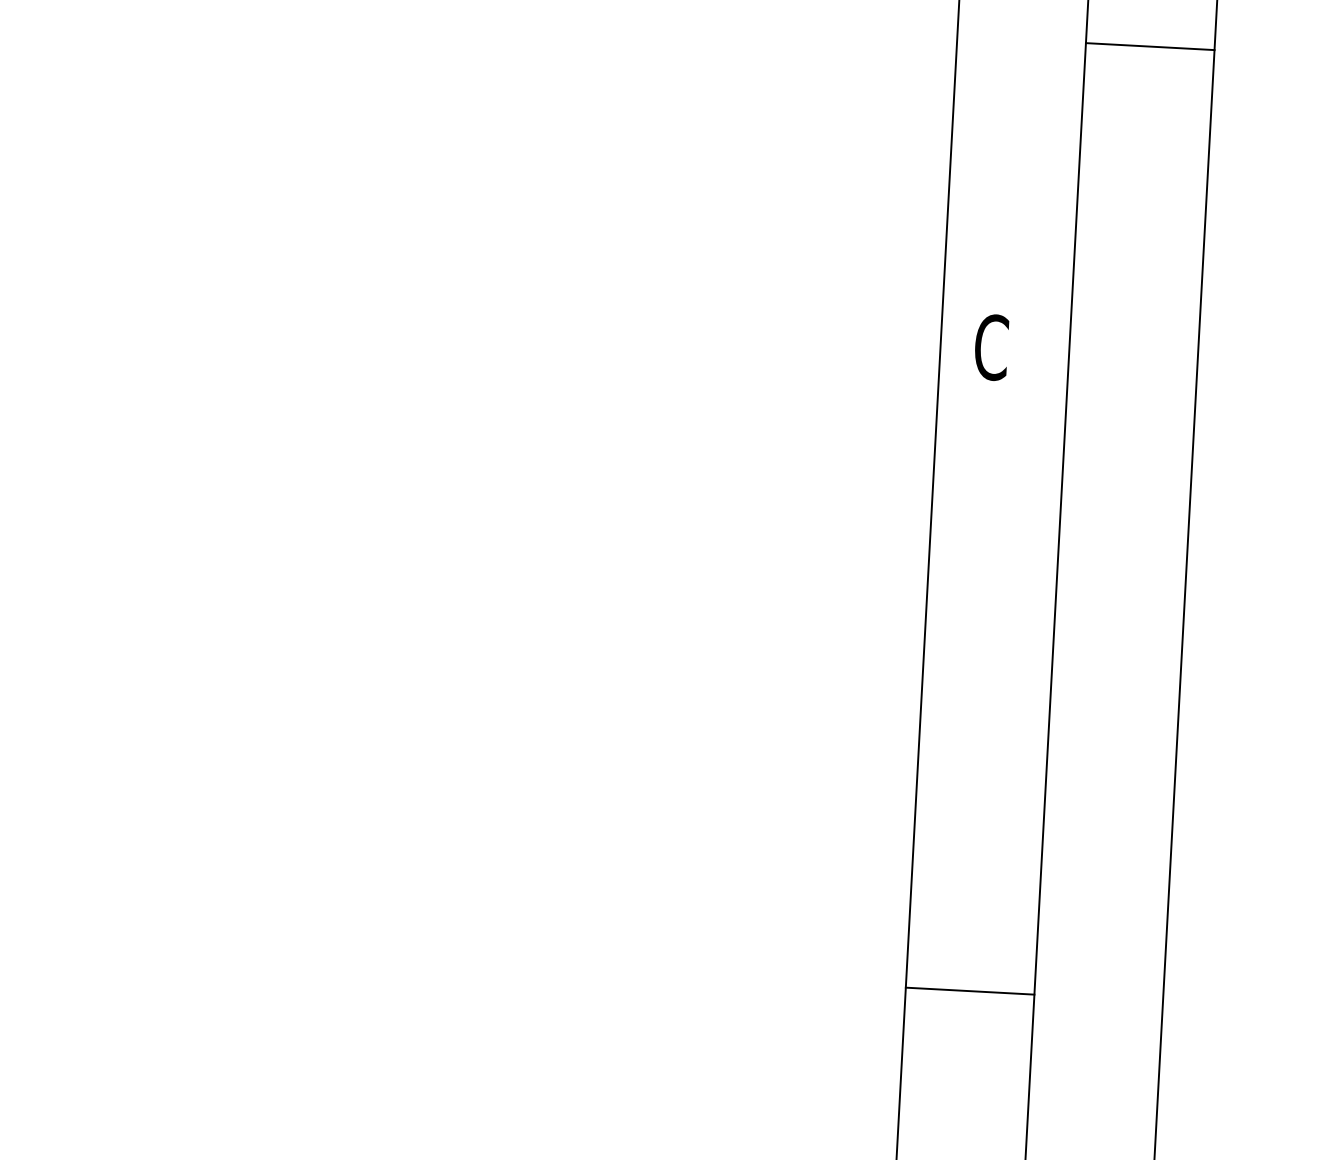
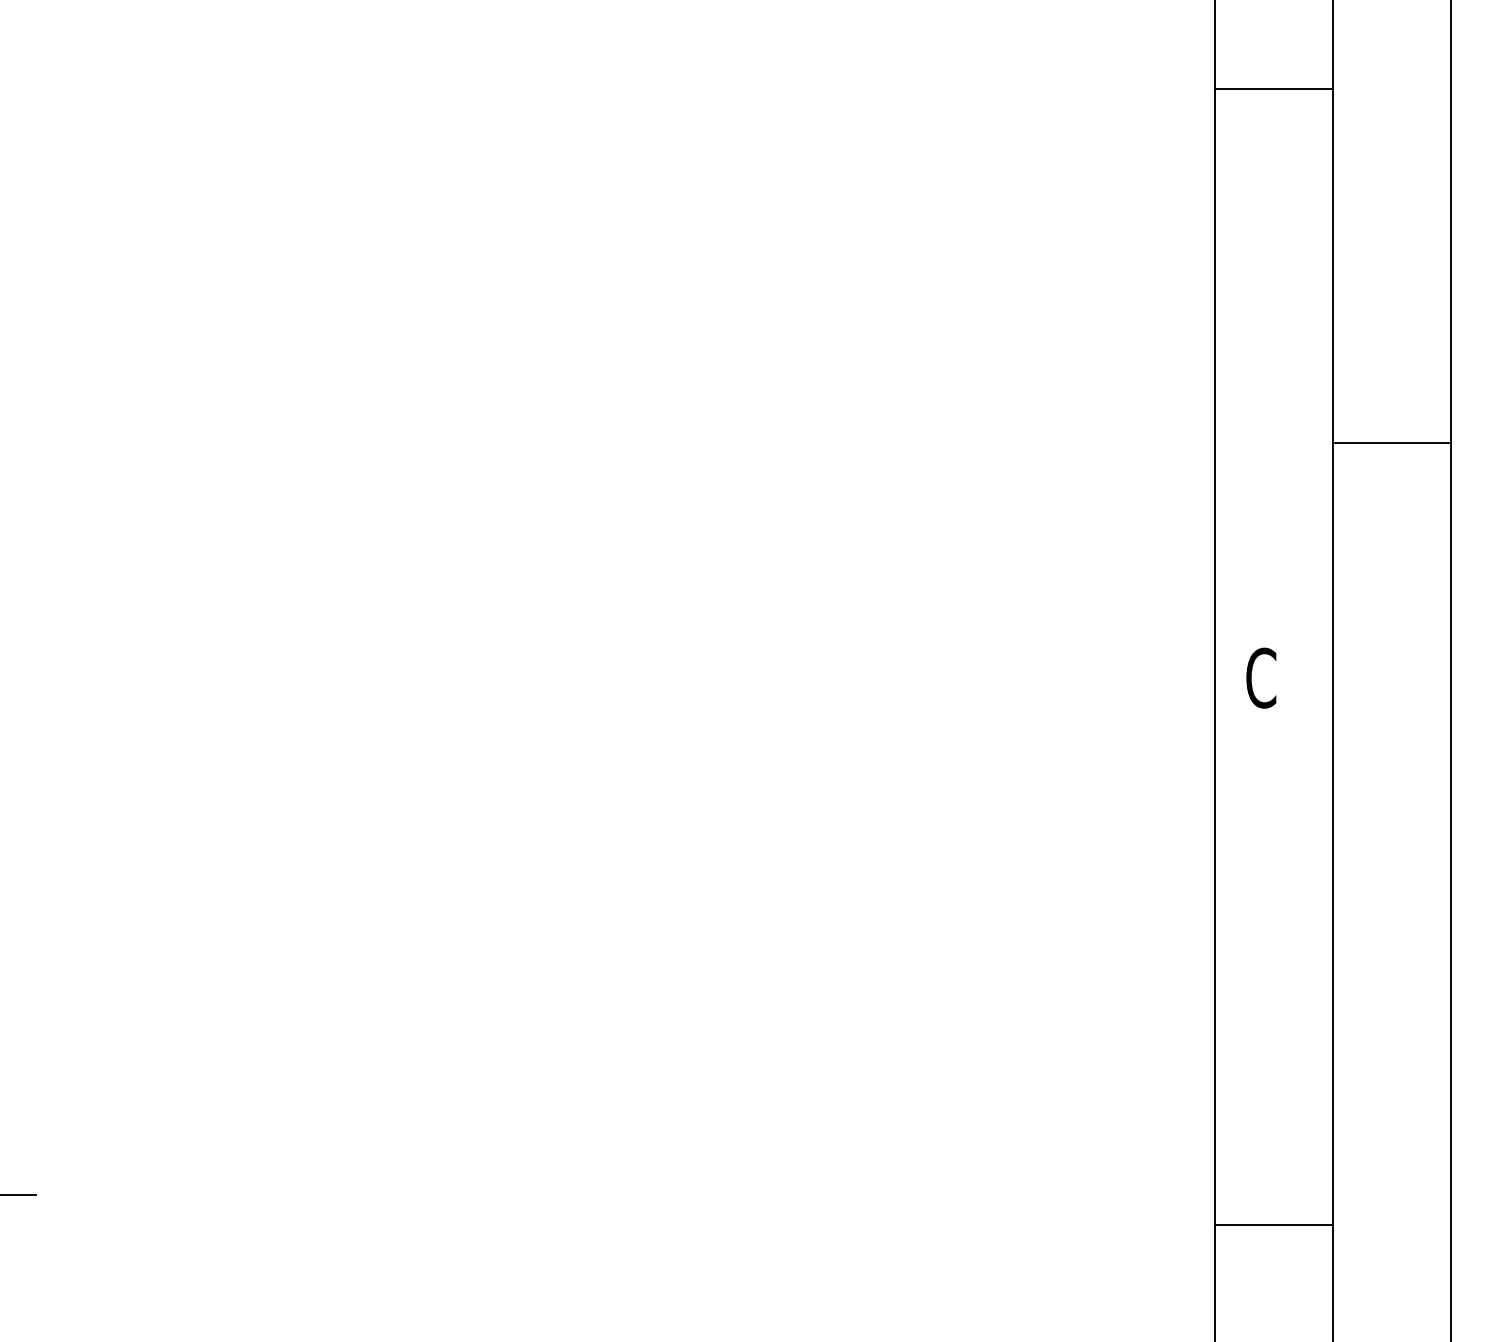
line: (1150, 46) -> (1391, 443), moved
line: (969, 990) -> (1273, 1224), moved

